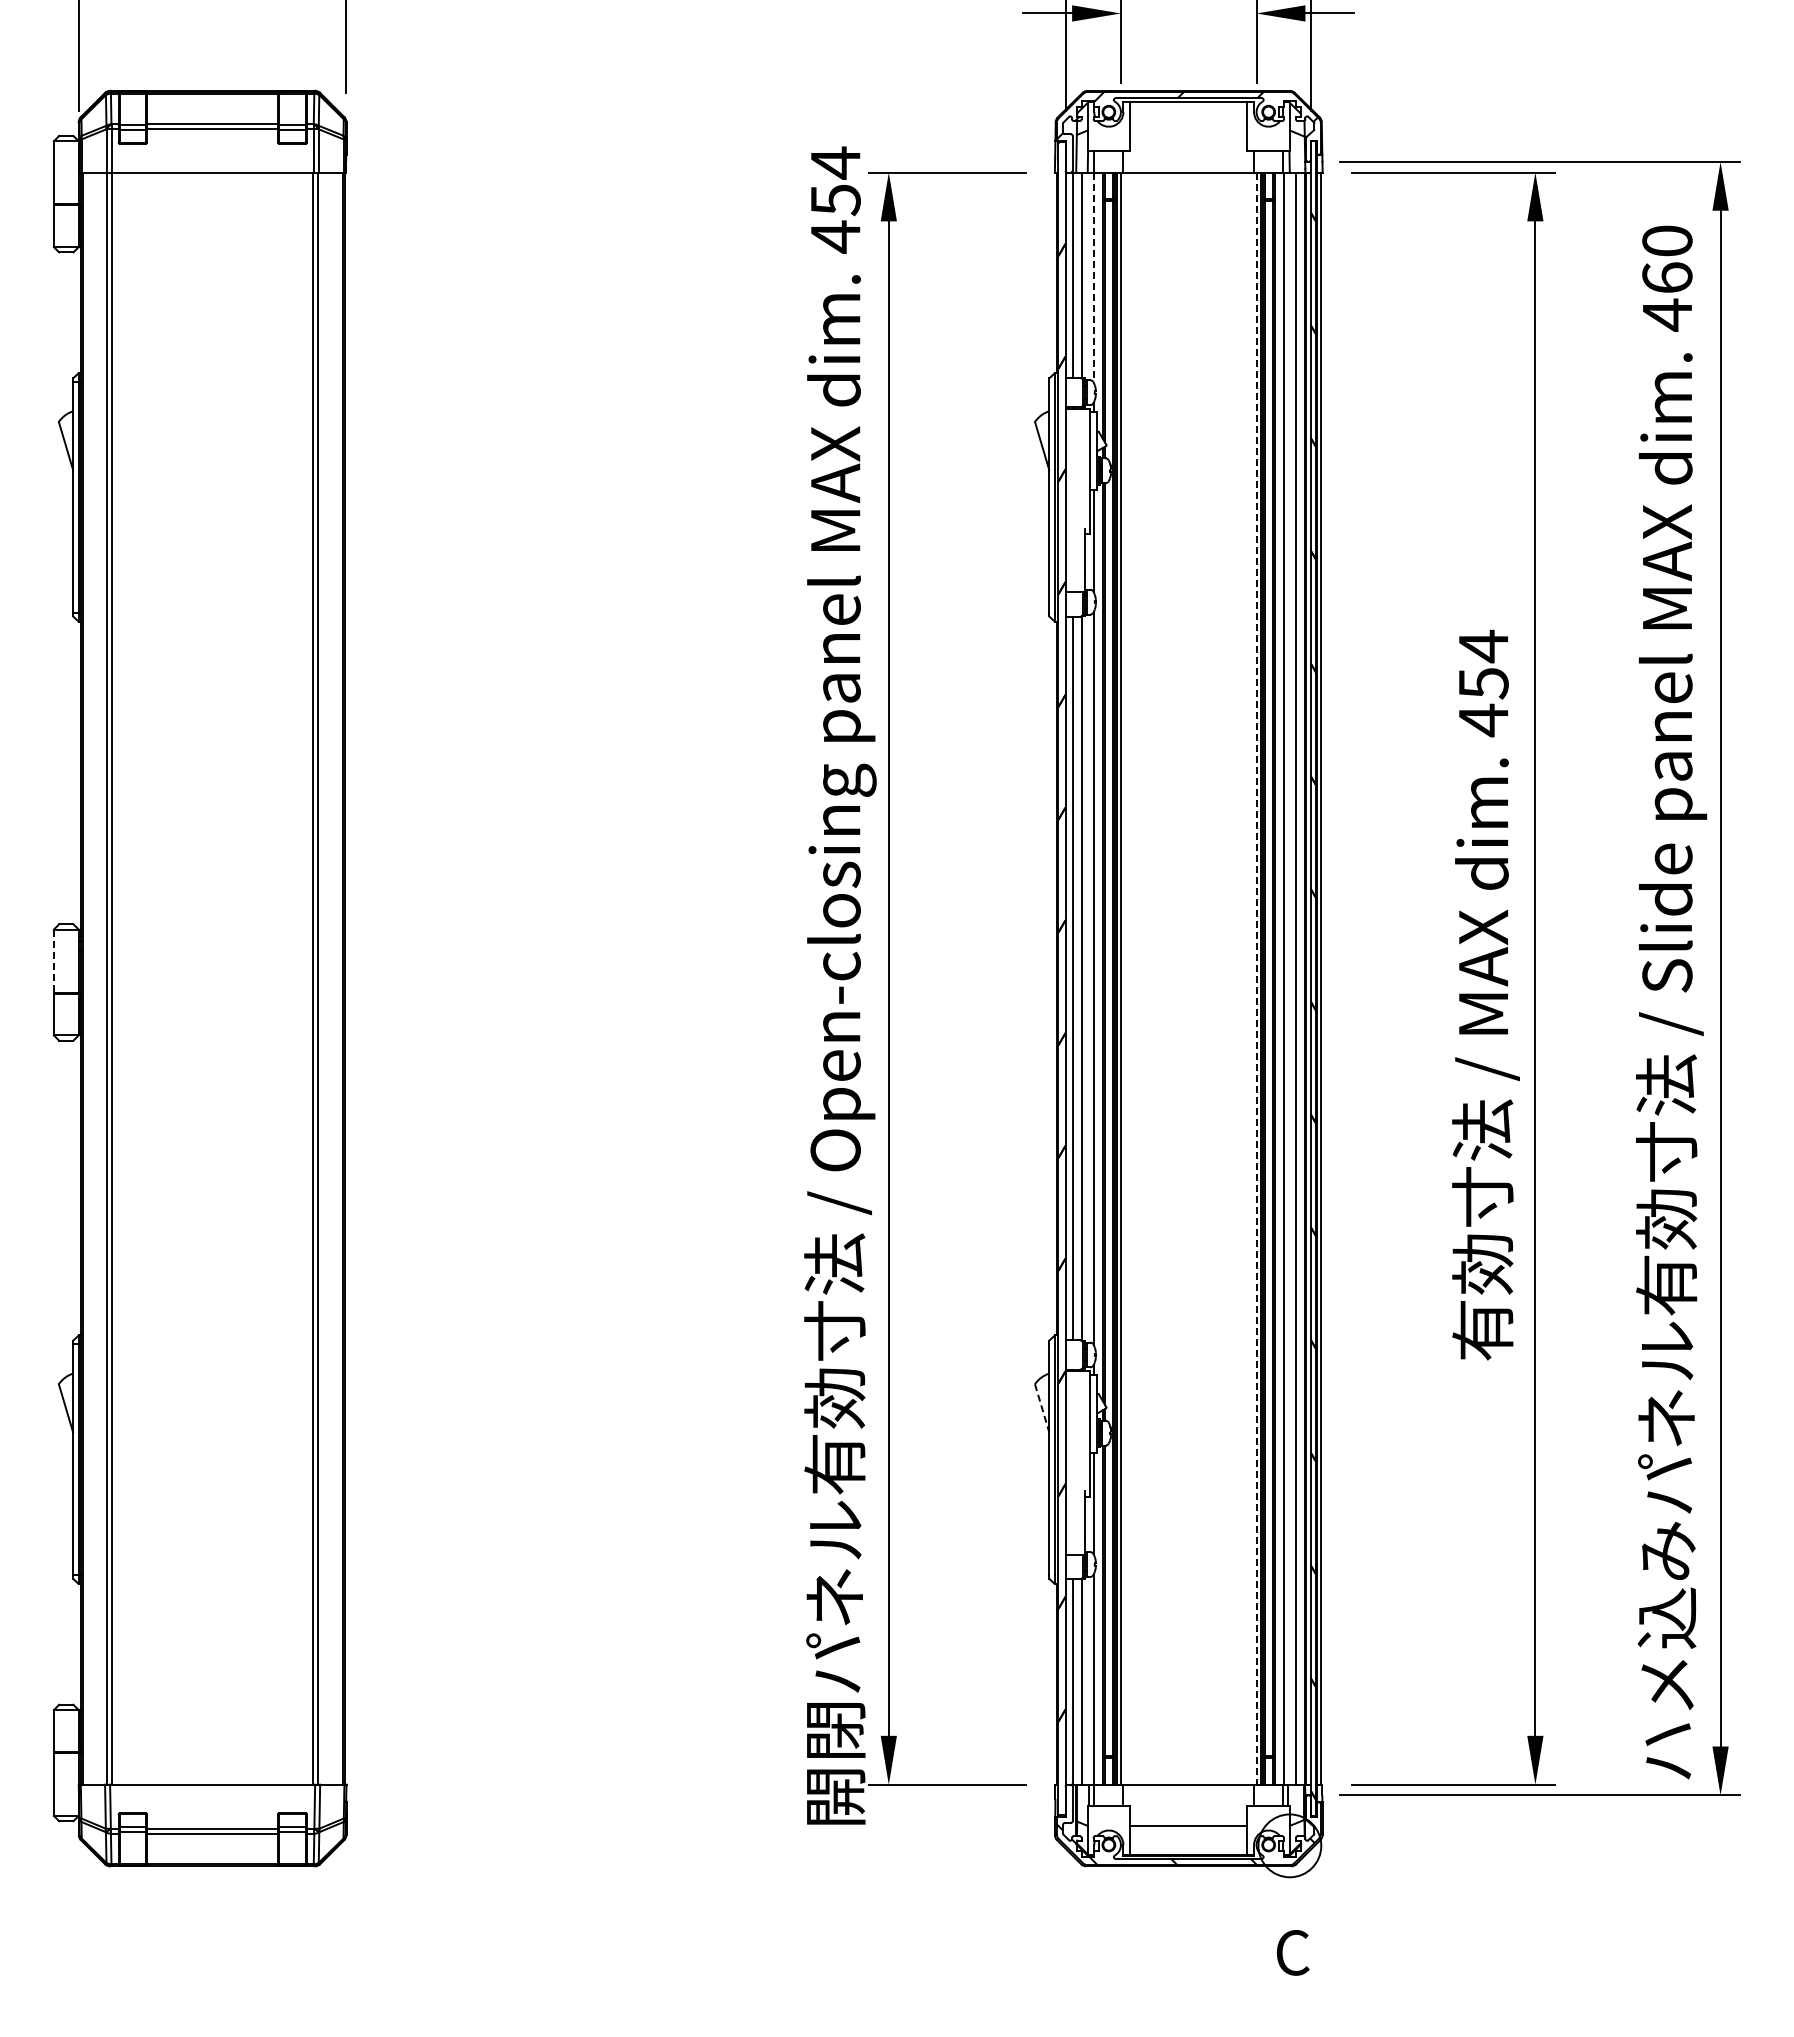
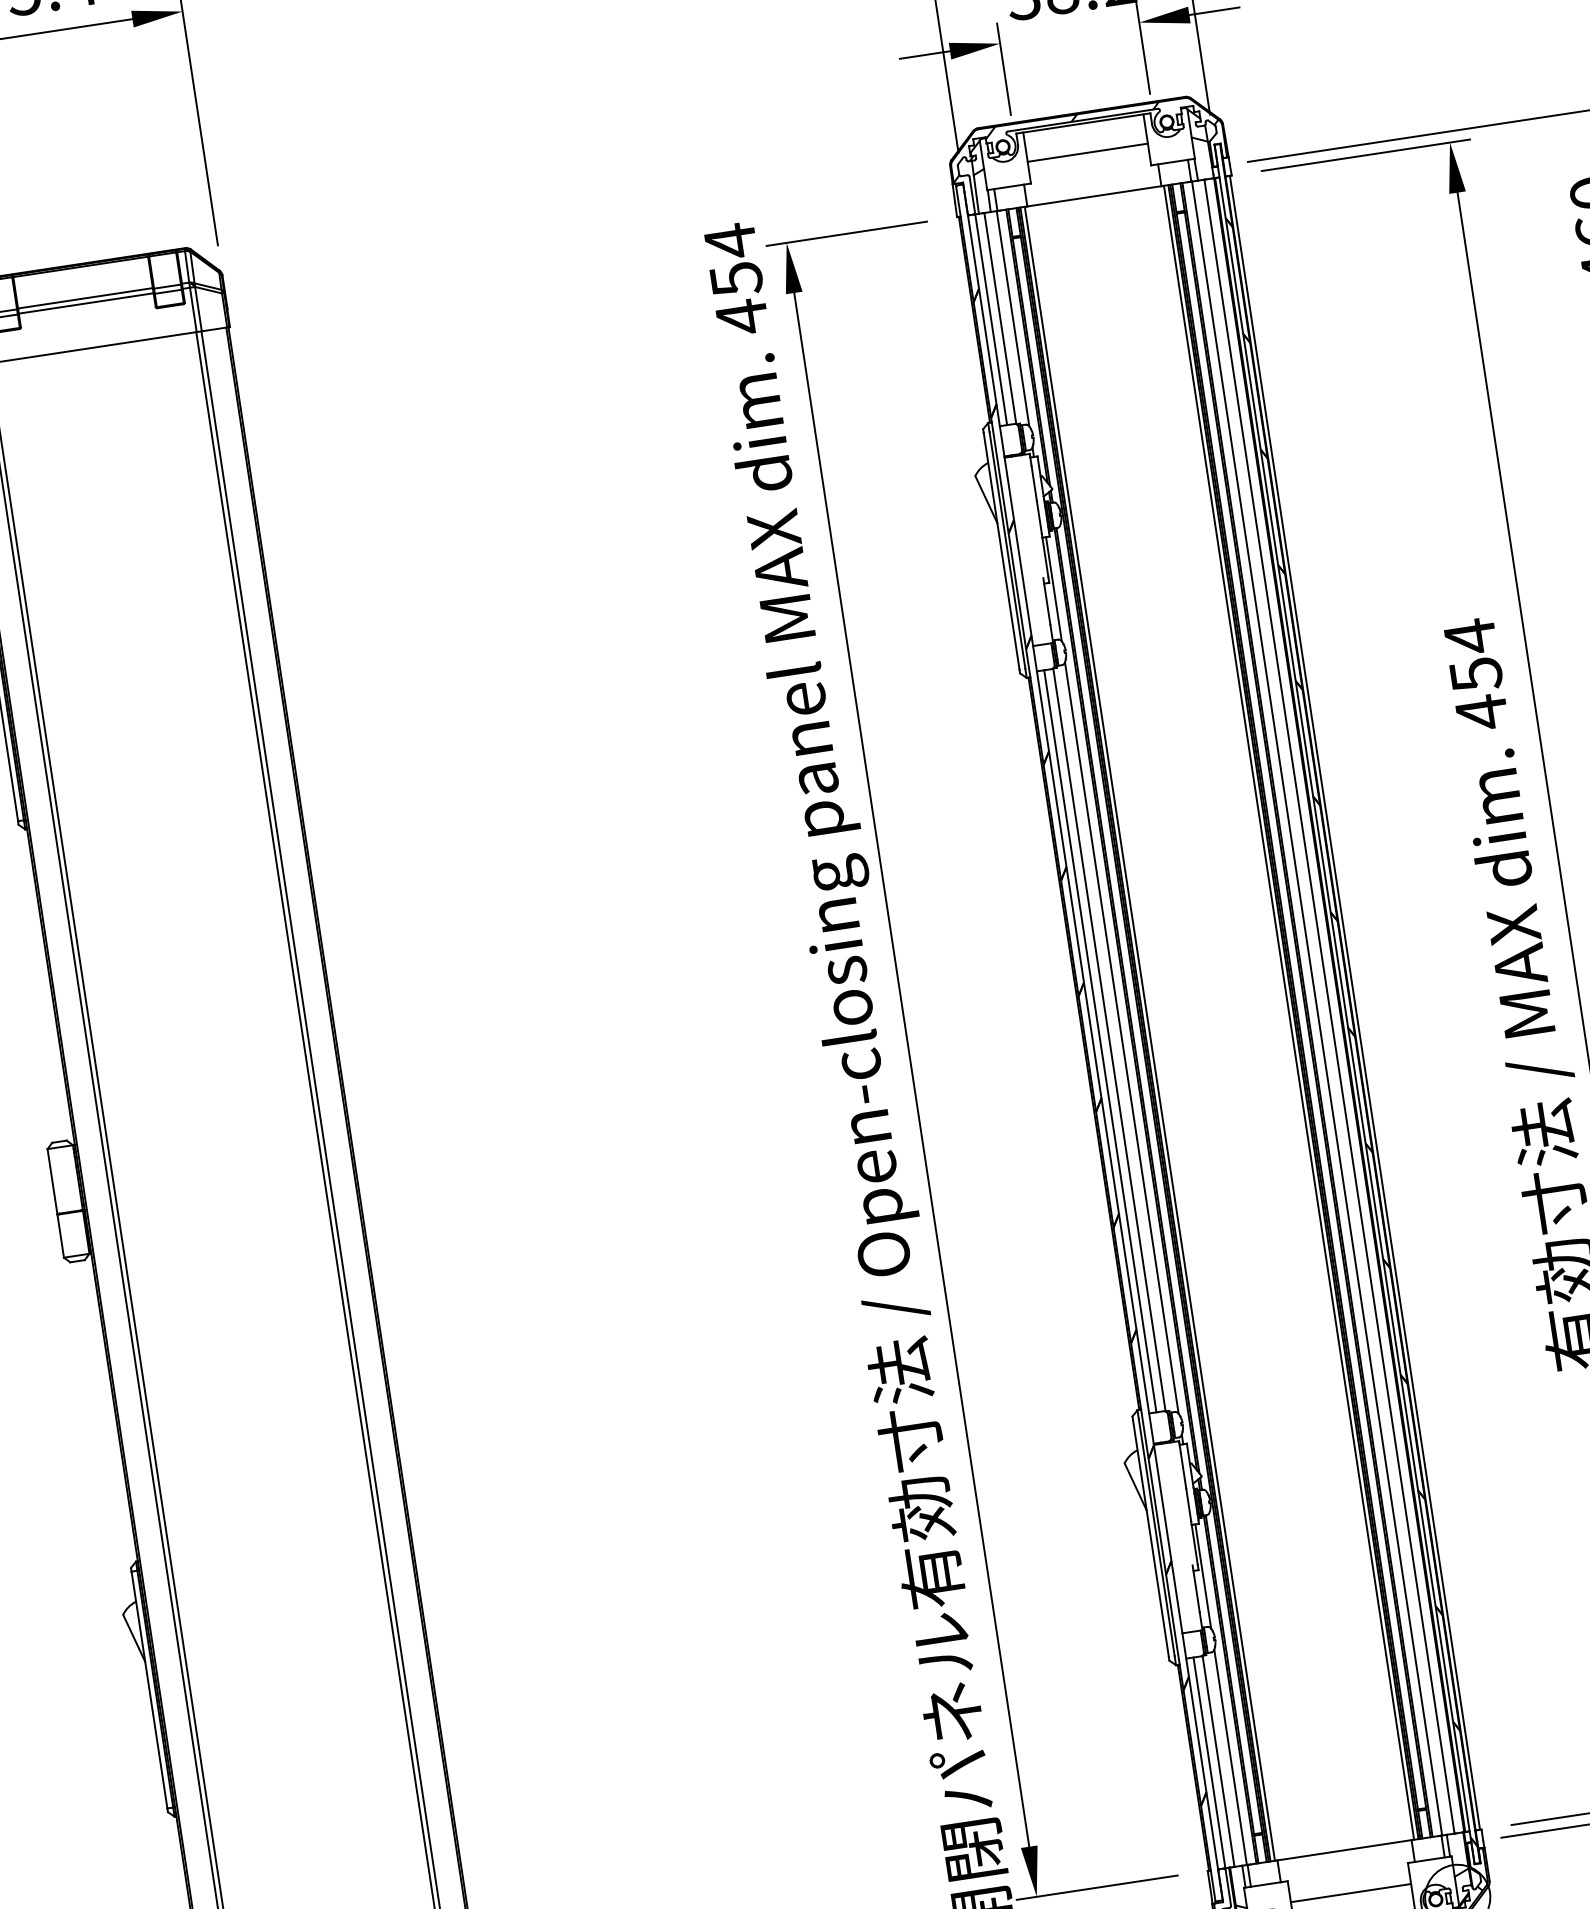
line: (1188, 130) -> (1087, 153), added
line: (1093, 277) -> (1012, 318), dashed -> solid
line: (53, 961) -> (52, 1181), dashed -> solid
line: (1256, 979) -> (1289, 1013), dashed -> solid
line: (1042, 1408) -> (1136, 1487), dashed -> solid

